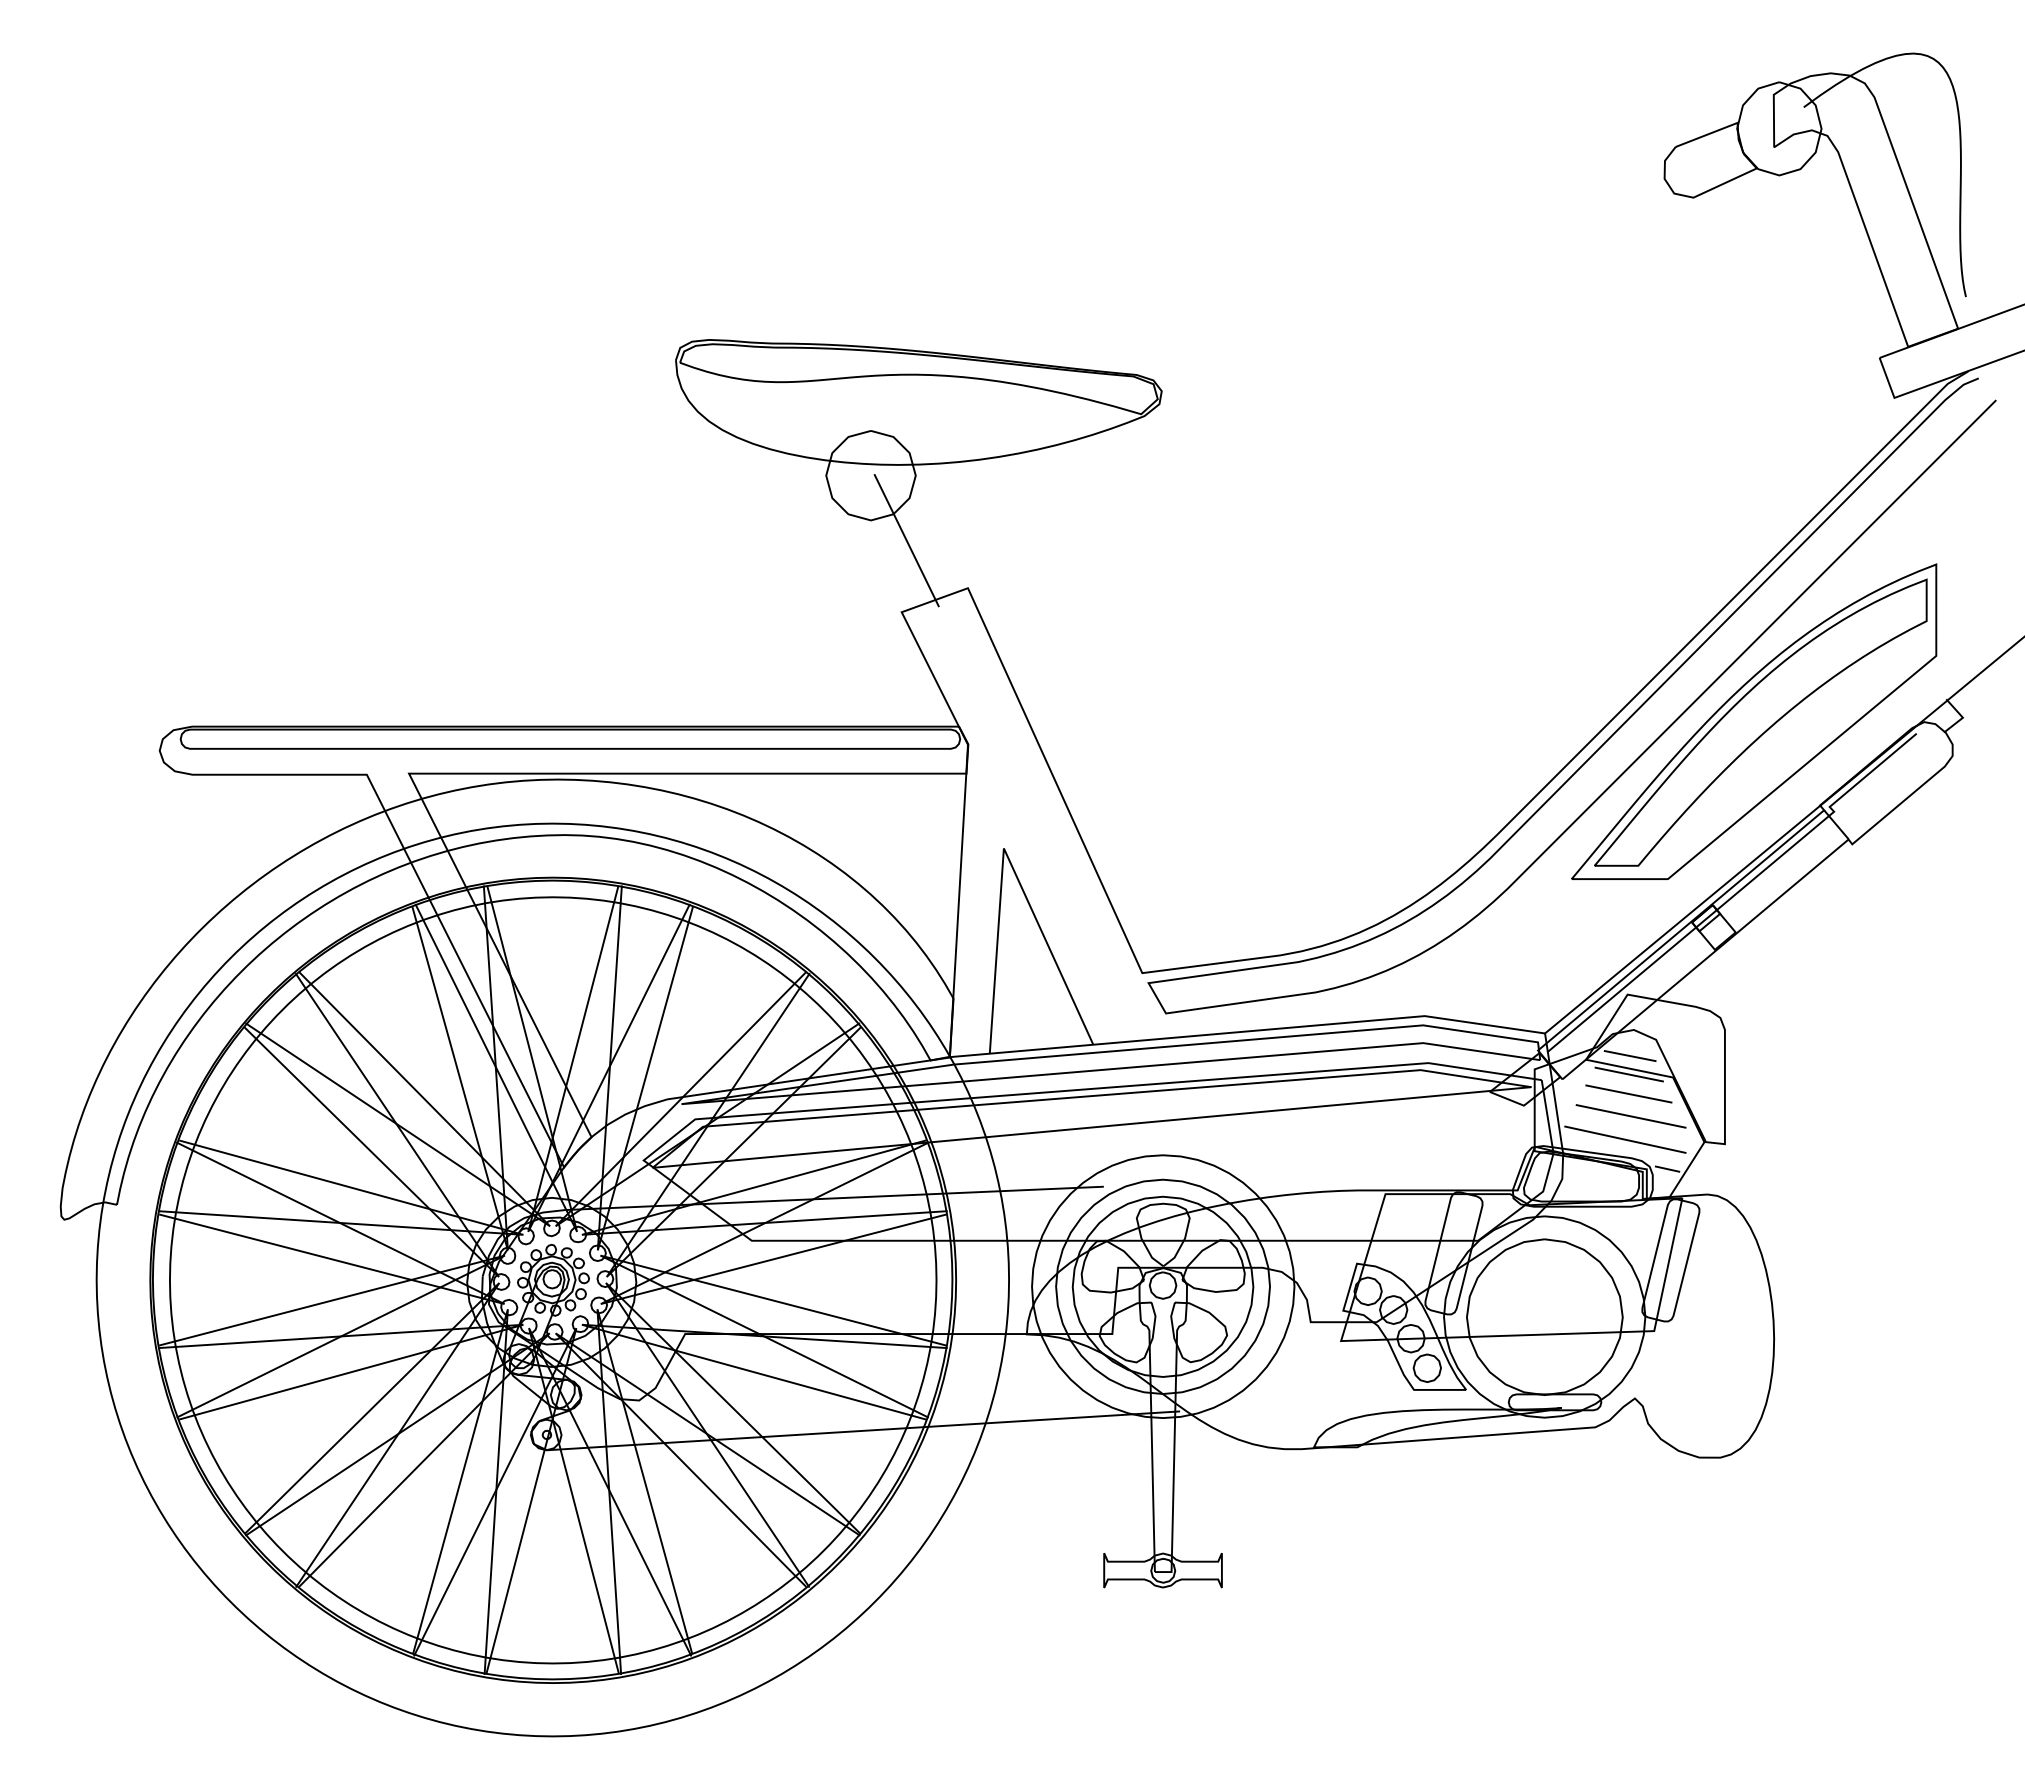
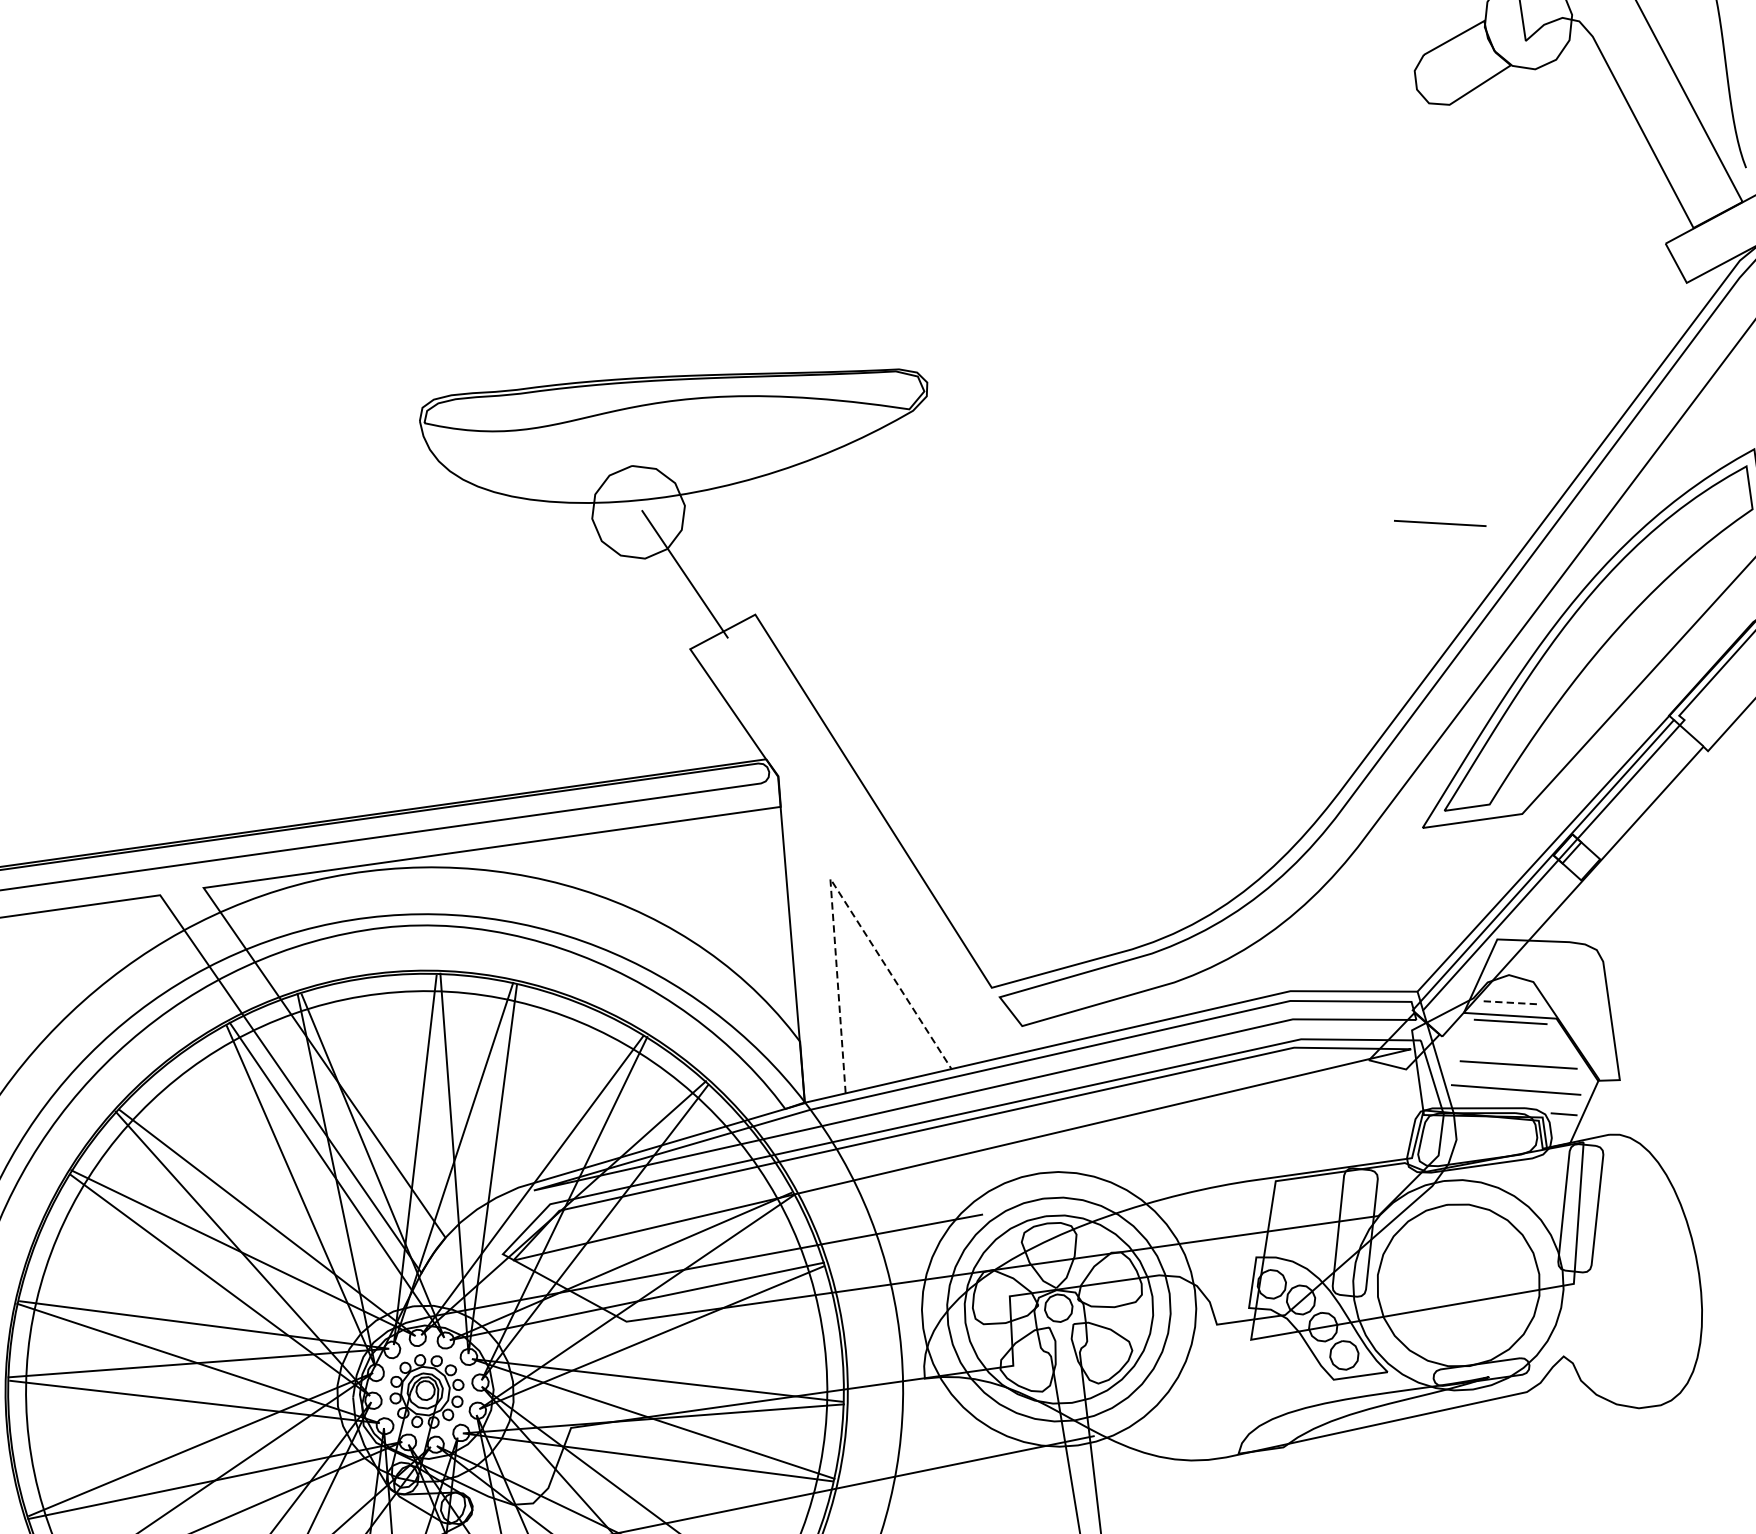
line: (1005, 852) -> (832, 882), solid -> dashed
line: (1630, 1056) -> (1509, 1003), solid -> dashed
line: (1628, 1093) -> (1439, 523), moved

